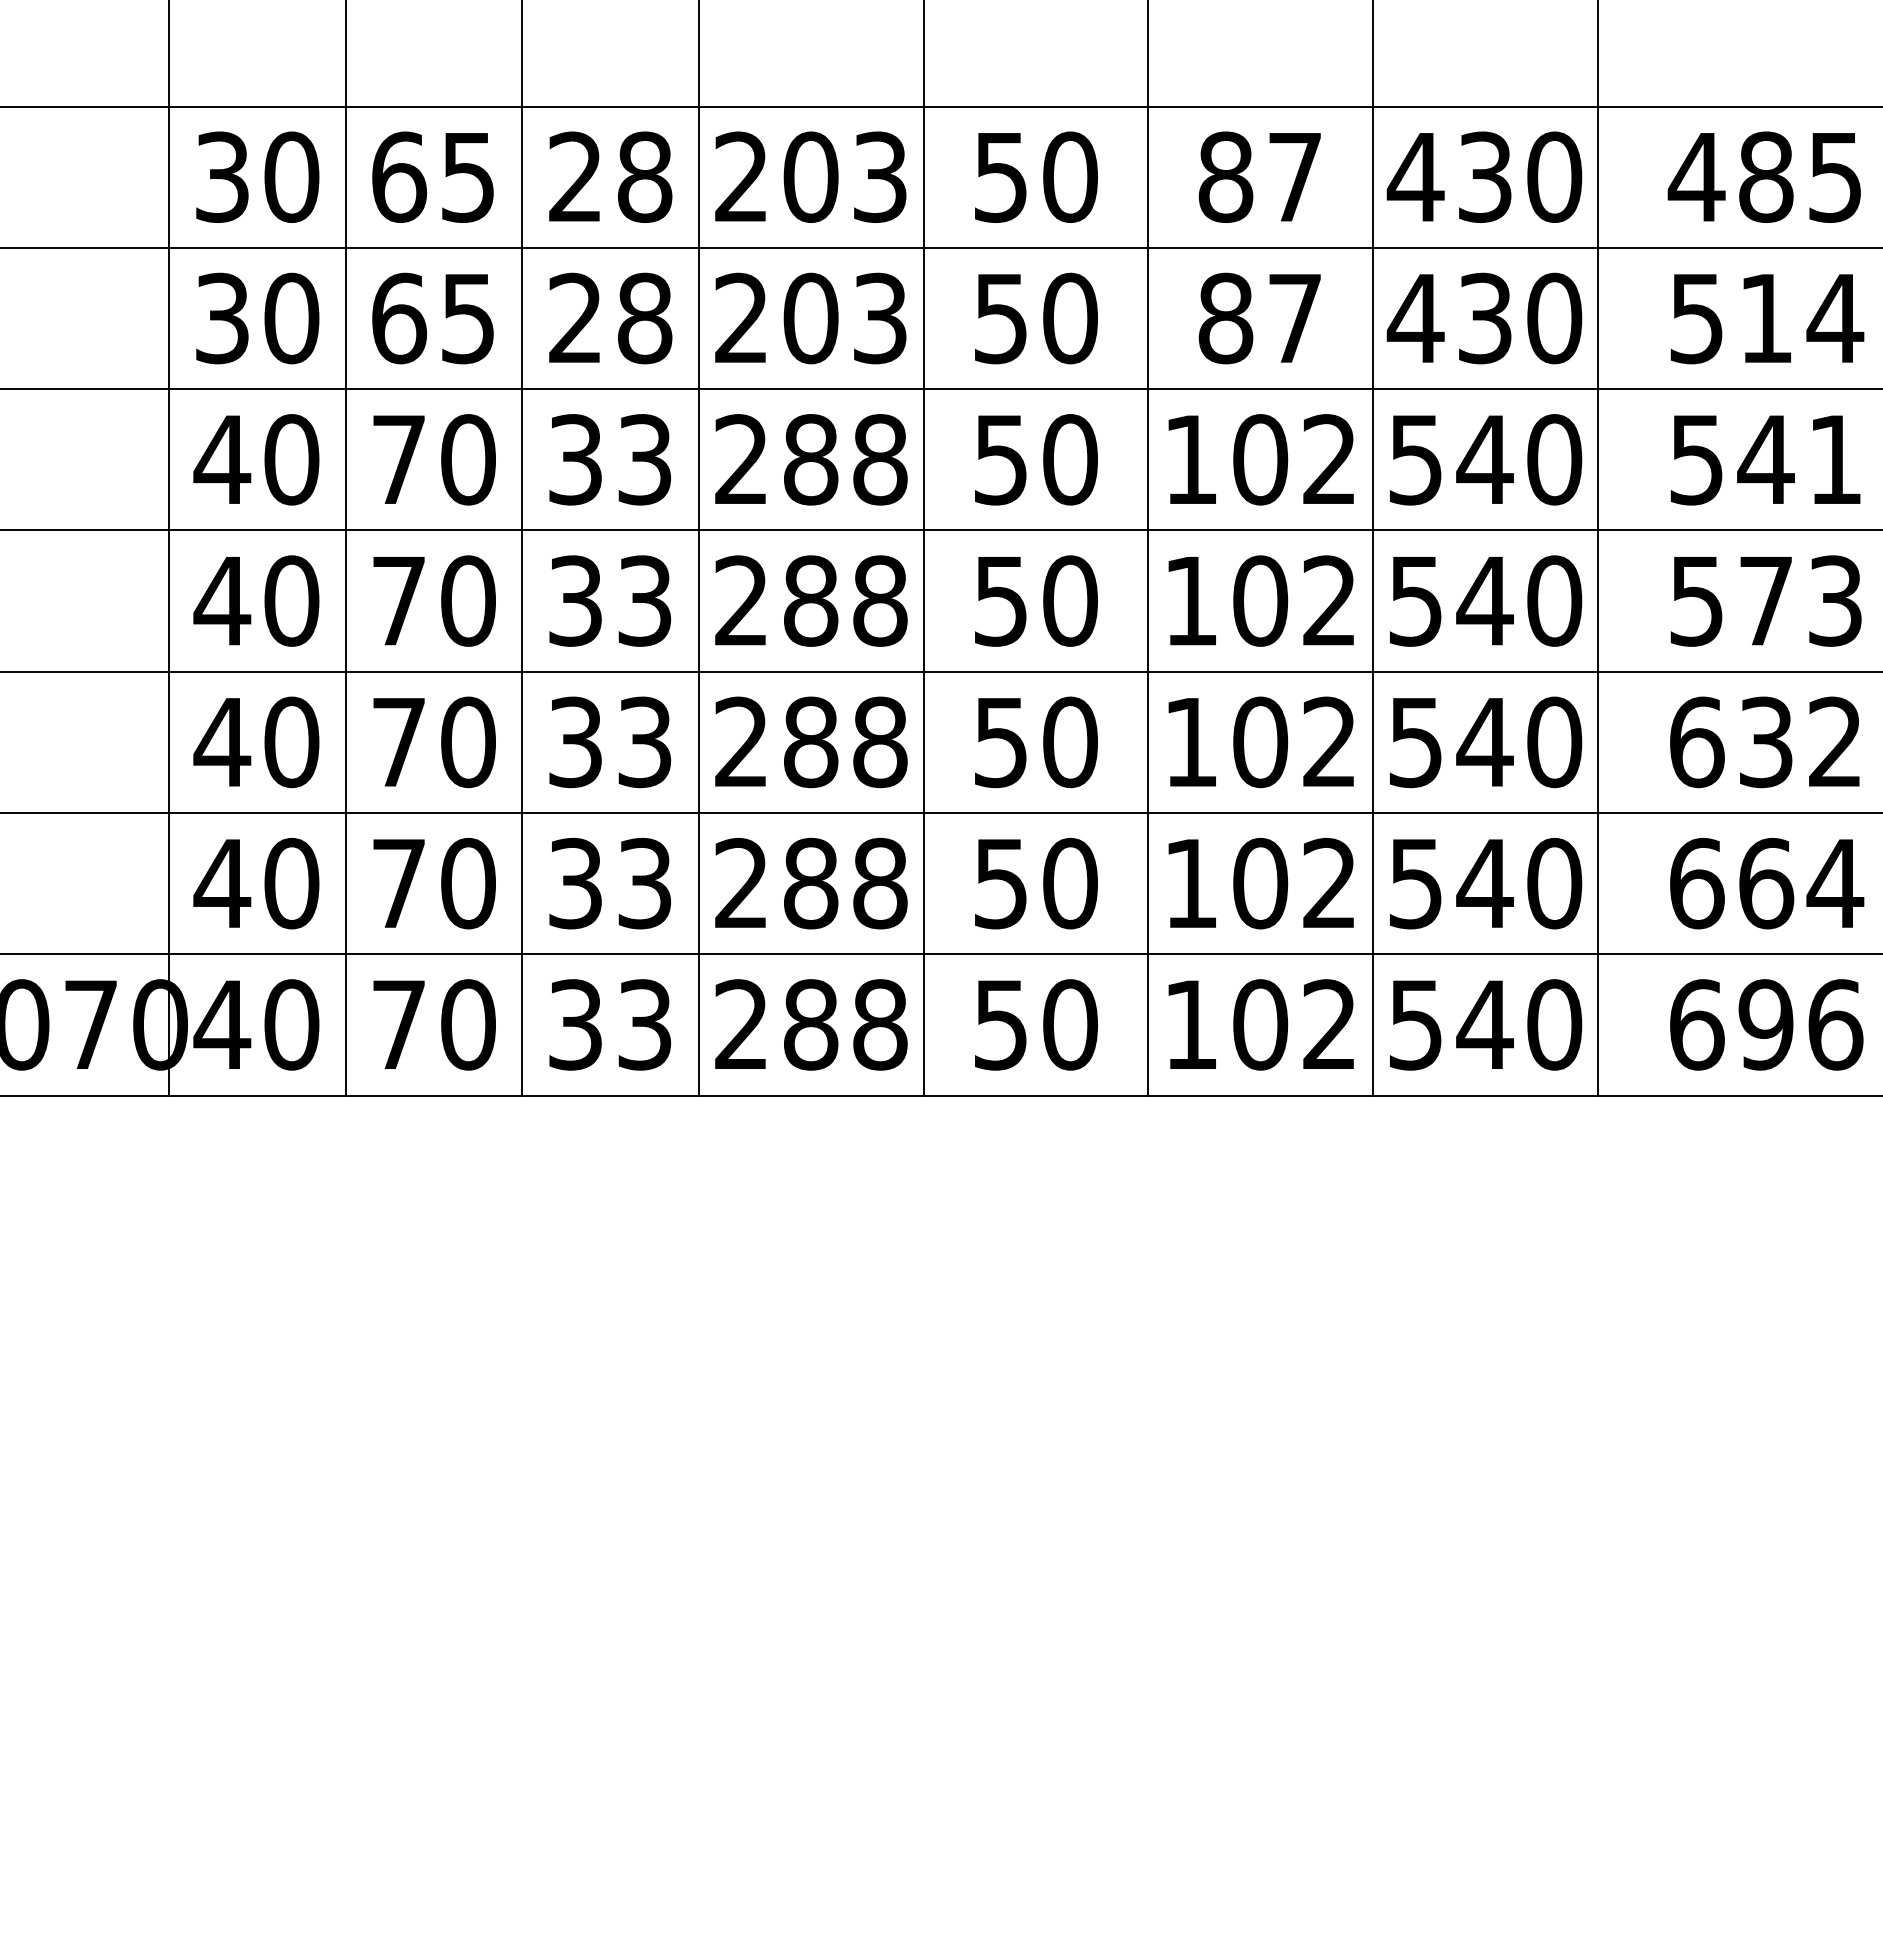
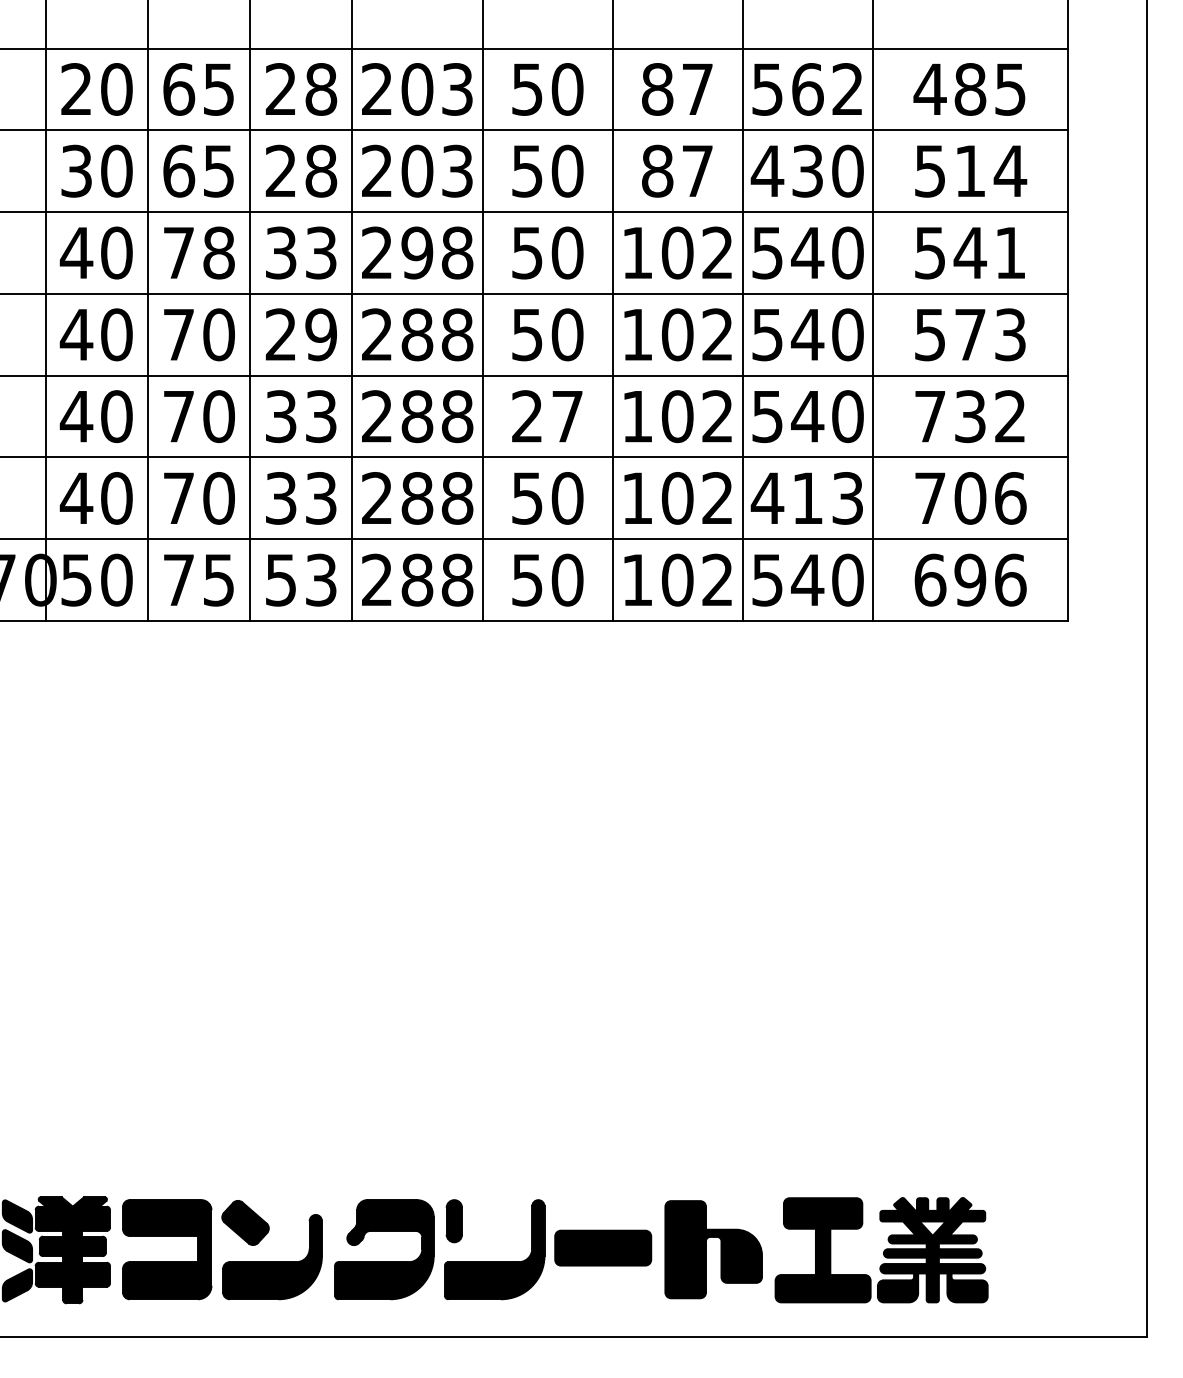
text: (222, 177) -> (76, 89), 30 -> 20
text: (1483, 177) -> (806, 89), 430 -> 562
text: (467, 458) -> (218, 252), 70 -> 78
text: (811, 458) -> (417, 252), 288 -> 298
text: (609, 600) -> (300, 334), 33 -> 29
text: (1035, 742) -> (547, 416), 50 -> 27
text: (1697, 742) -> (930, 416), 632 -> 732
text: (1483, 883) -> (806, 498), 540 -> 413
text: (1766, 883) -> (970, 498), 664 -> 706
text: (467, 1023) -> (218, 579), 70 -> 75
text: (576, 1023) -> (281, 579), 33 -> 53
text: (222, 1025) -> (76, 580), 40 -> 50

